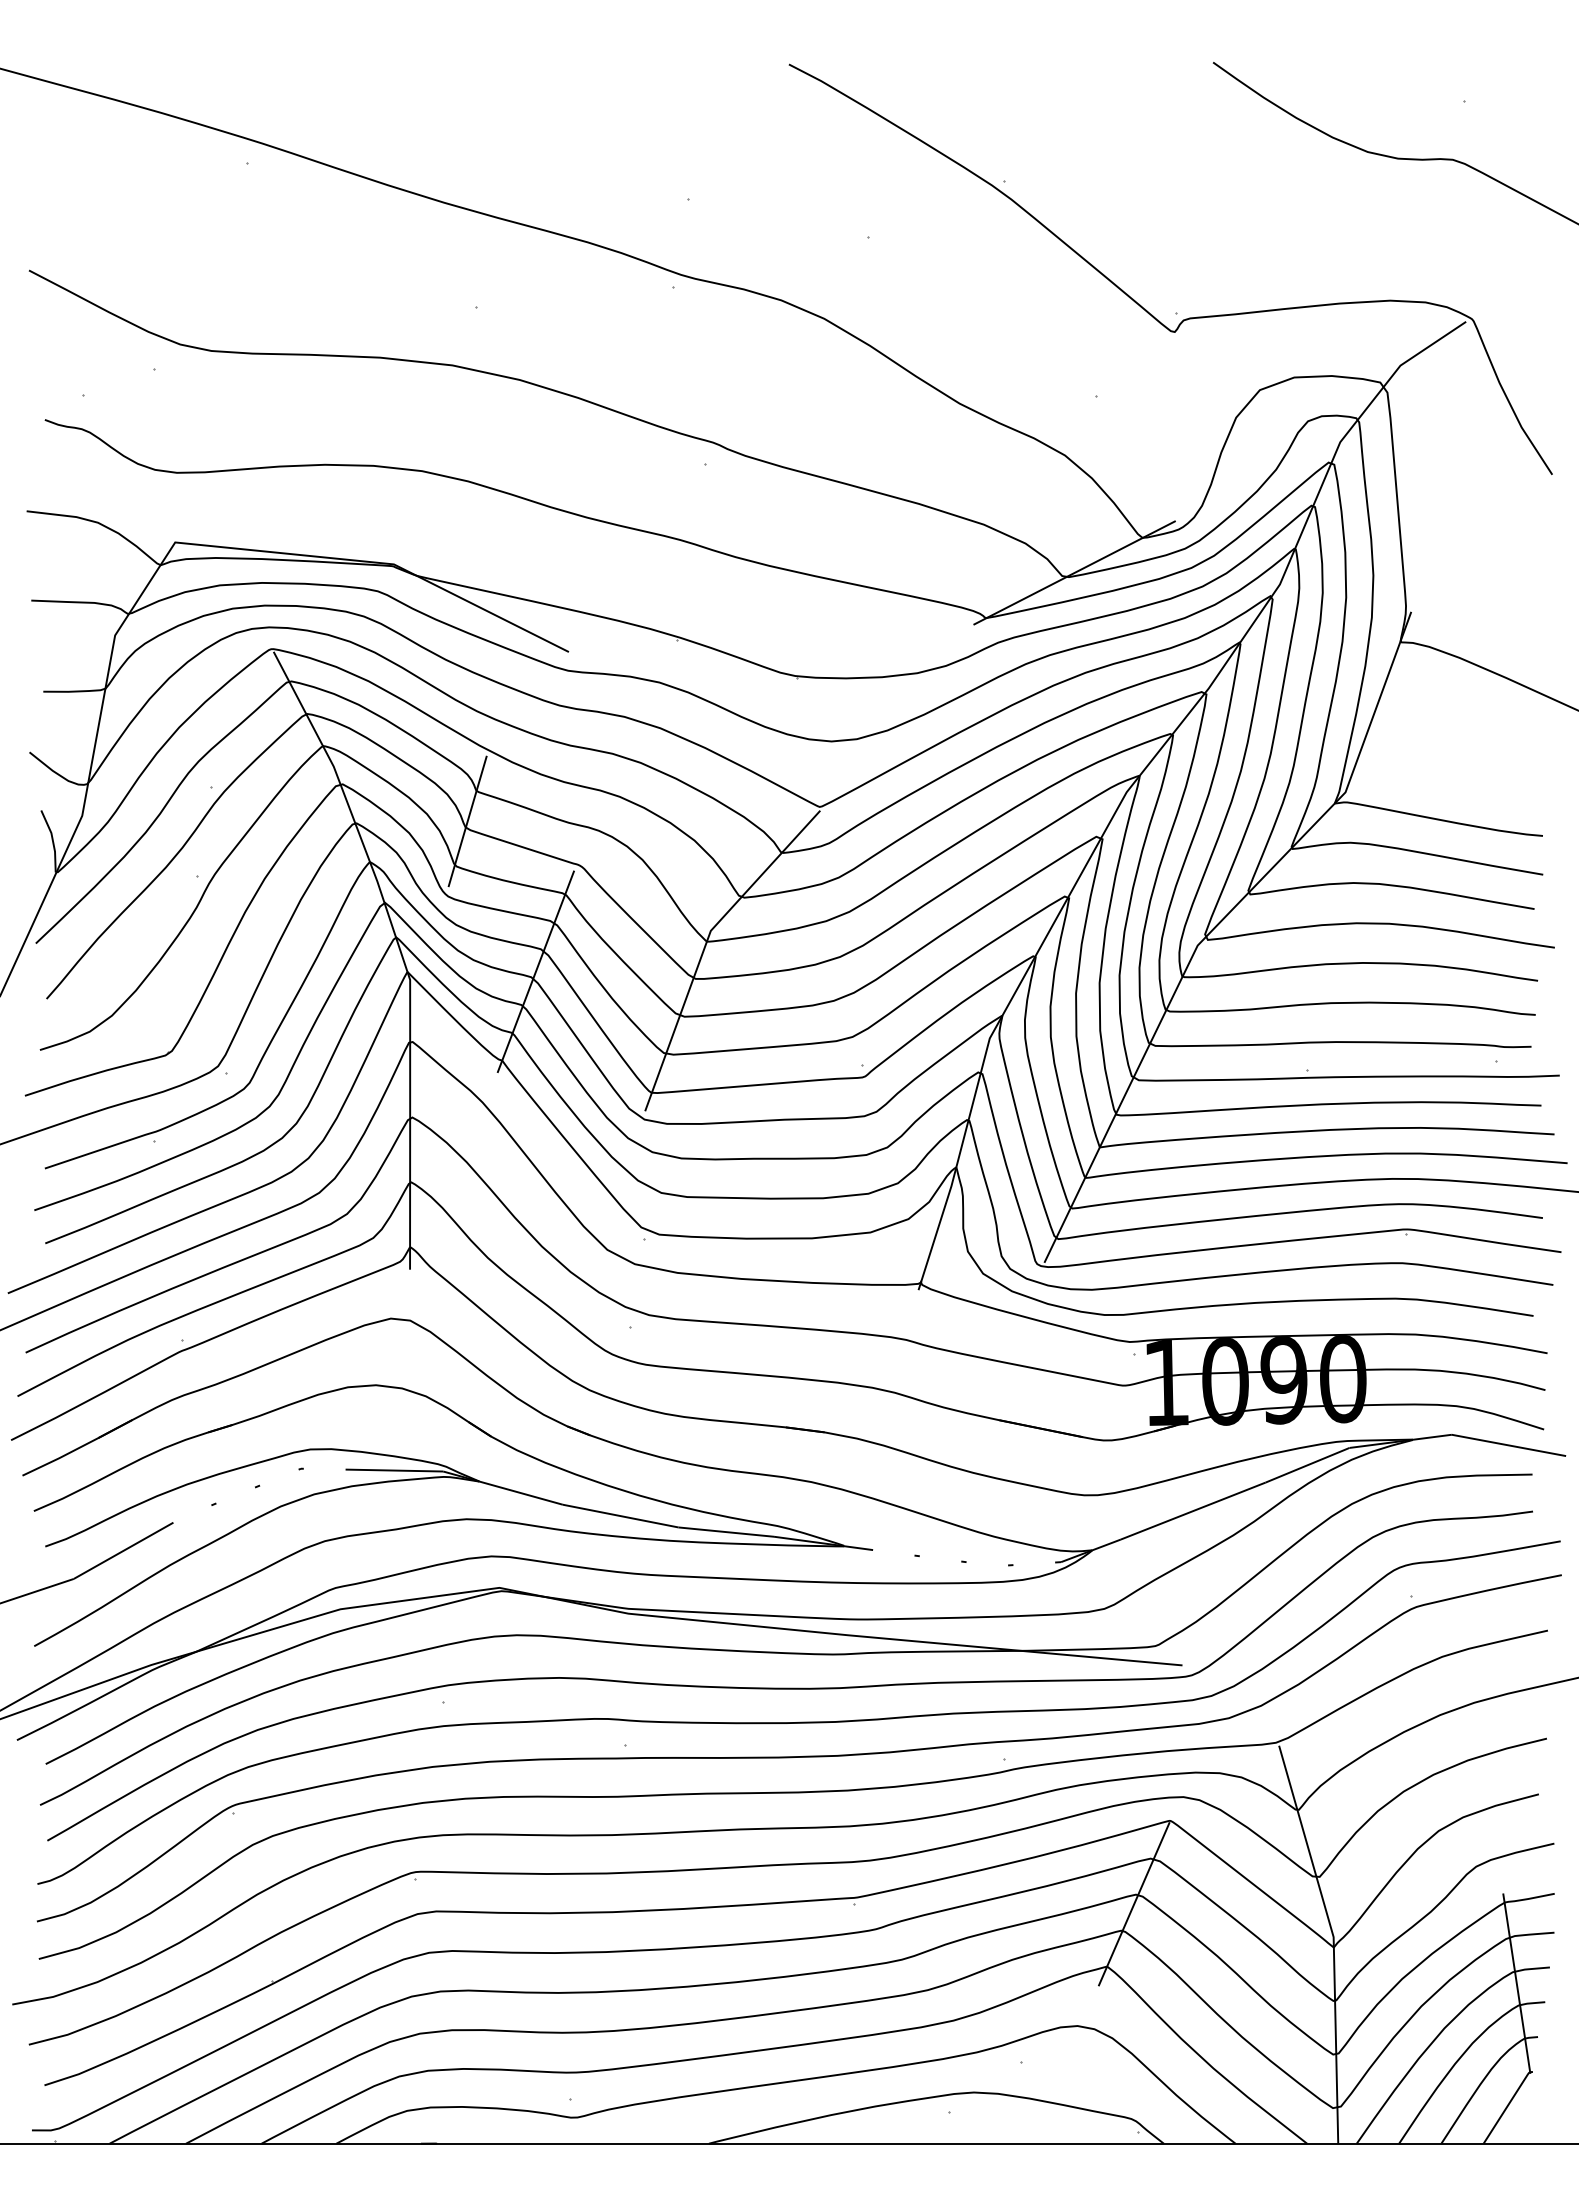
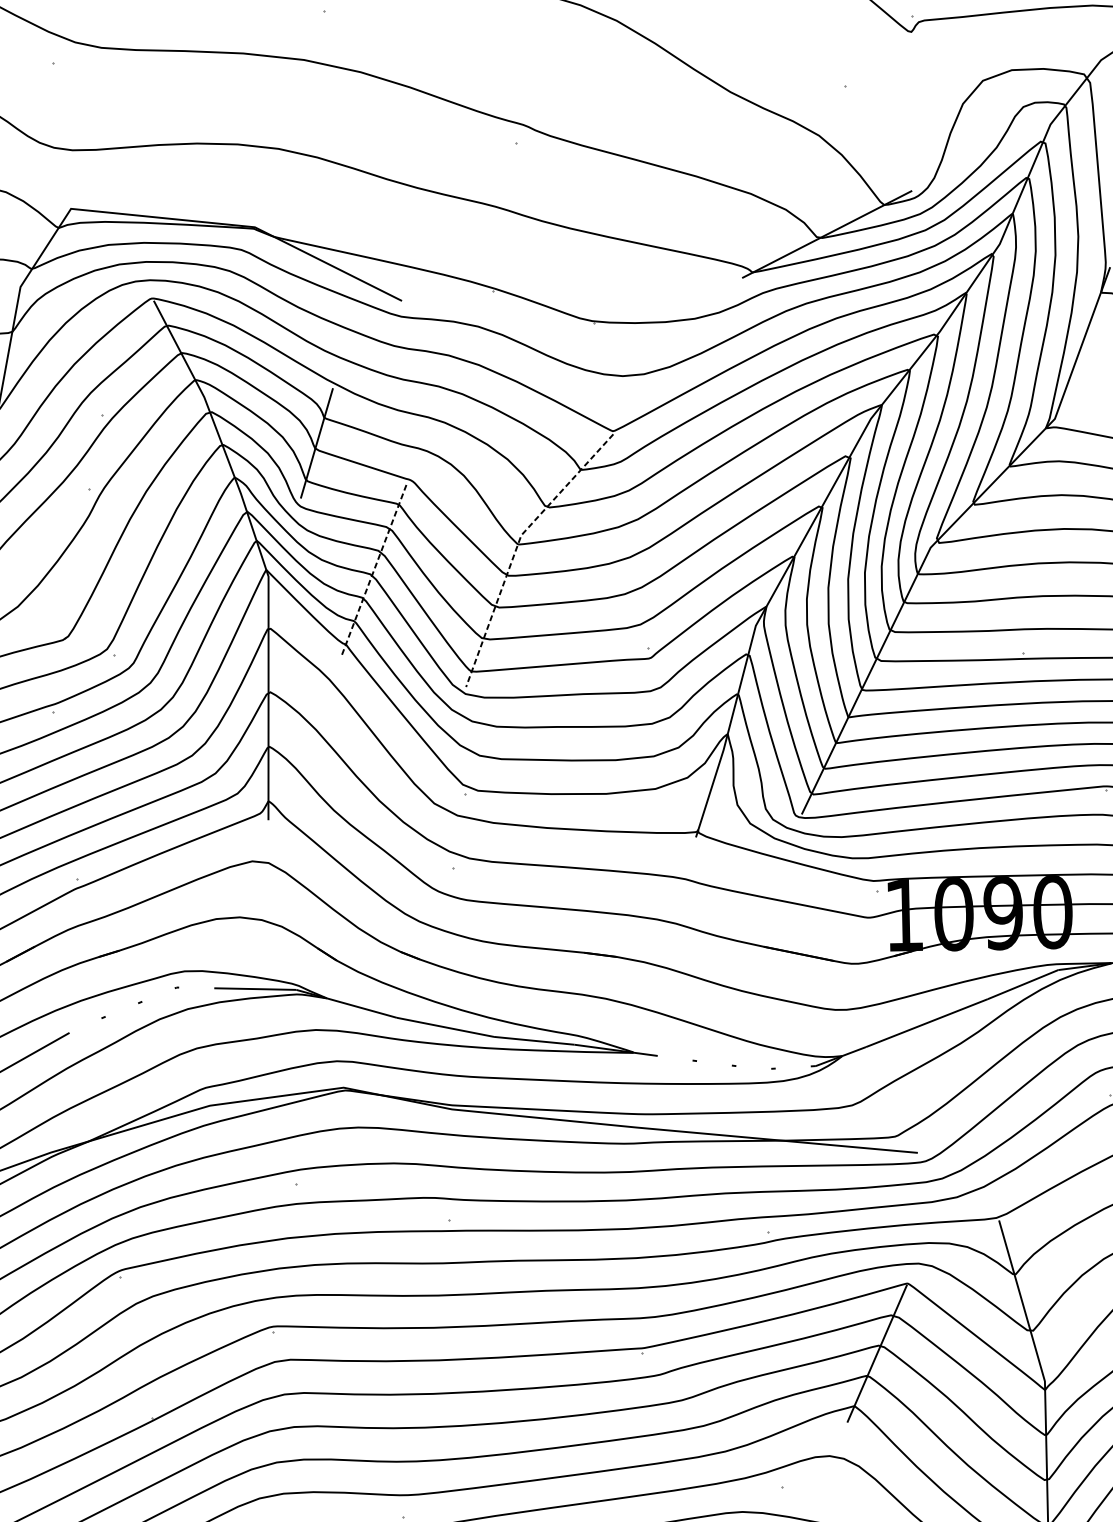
line: (706, 944) -> (517, 546), solid -> dashed
line: (536, 971) -> (374, 569), solid -> dashed

